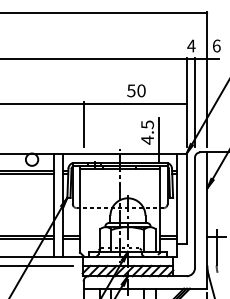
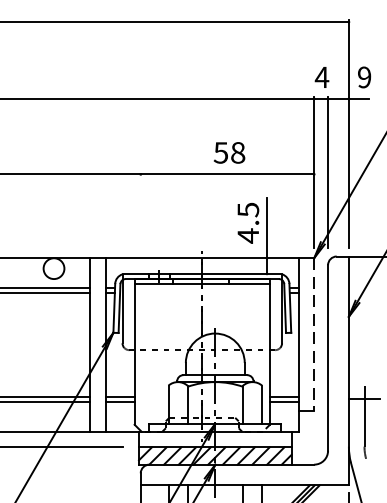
text: (216, 45) -> (364, 76), 6 -> 9
text: (141, 90) -> (238, 152), 50 -> 58
line: (83, 124) -> (140, 209), removed
line: (186, 199) -> (313, 335), solid -> dashed

